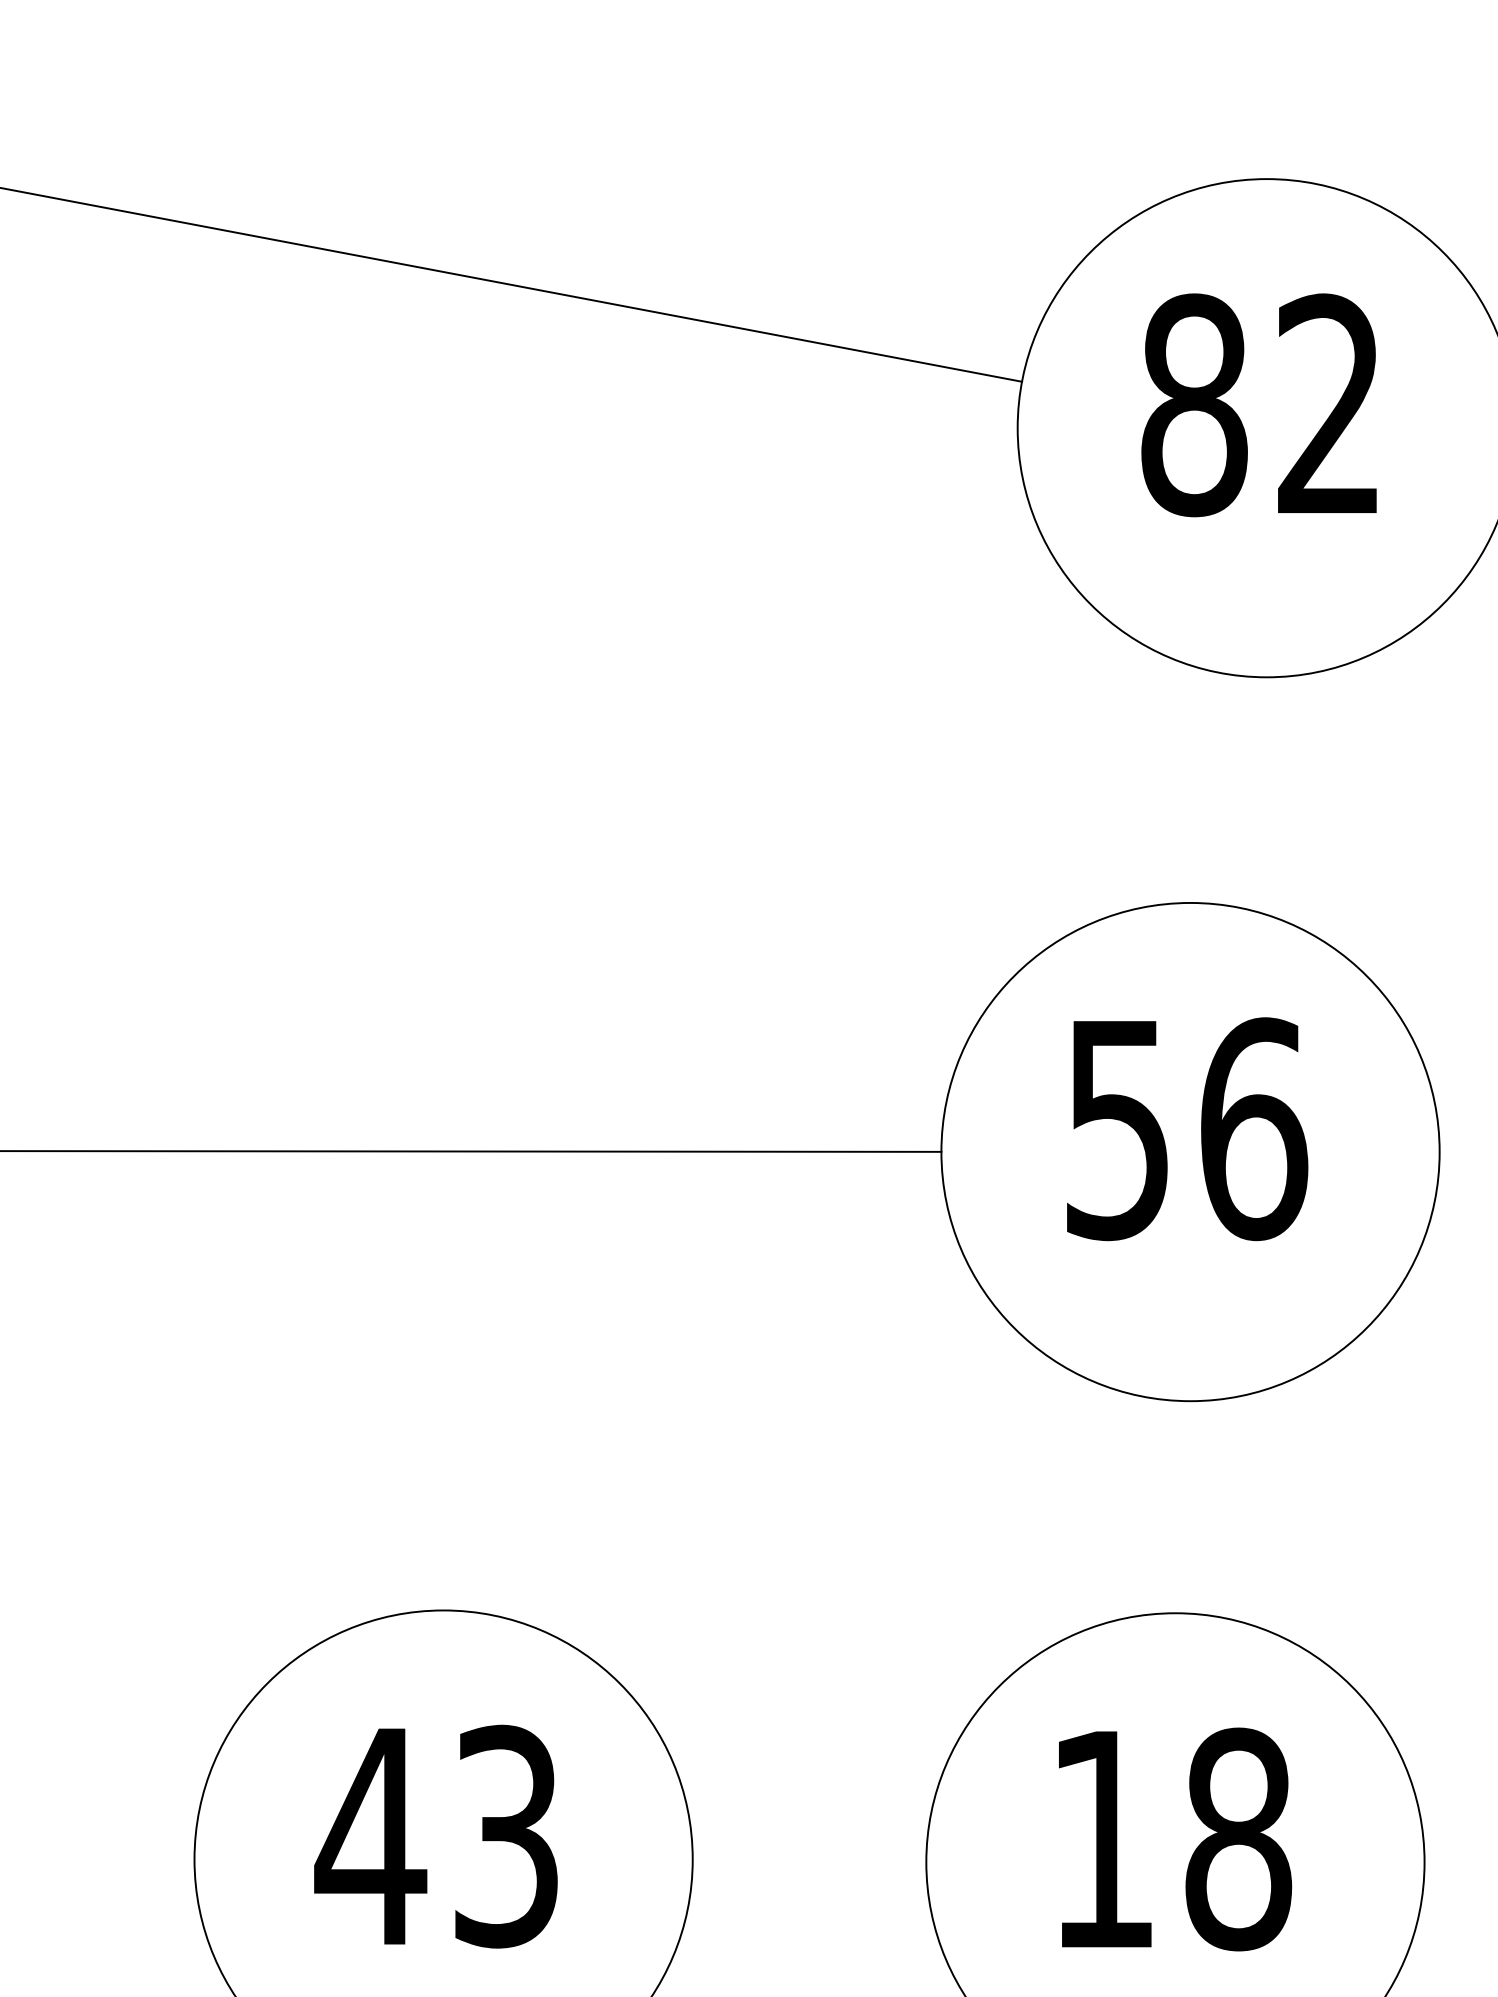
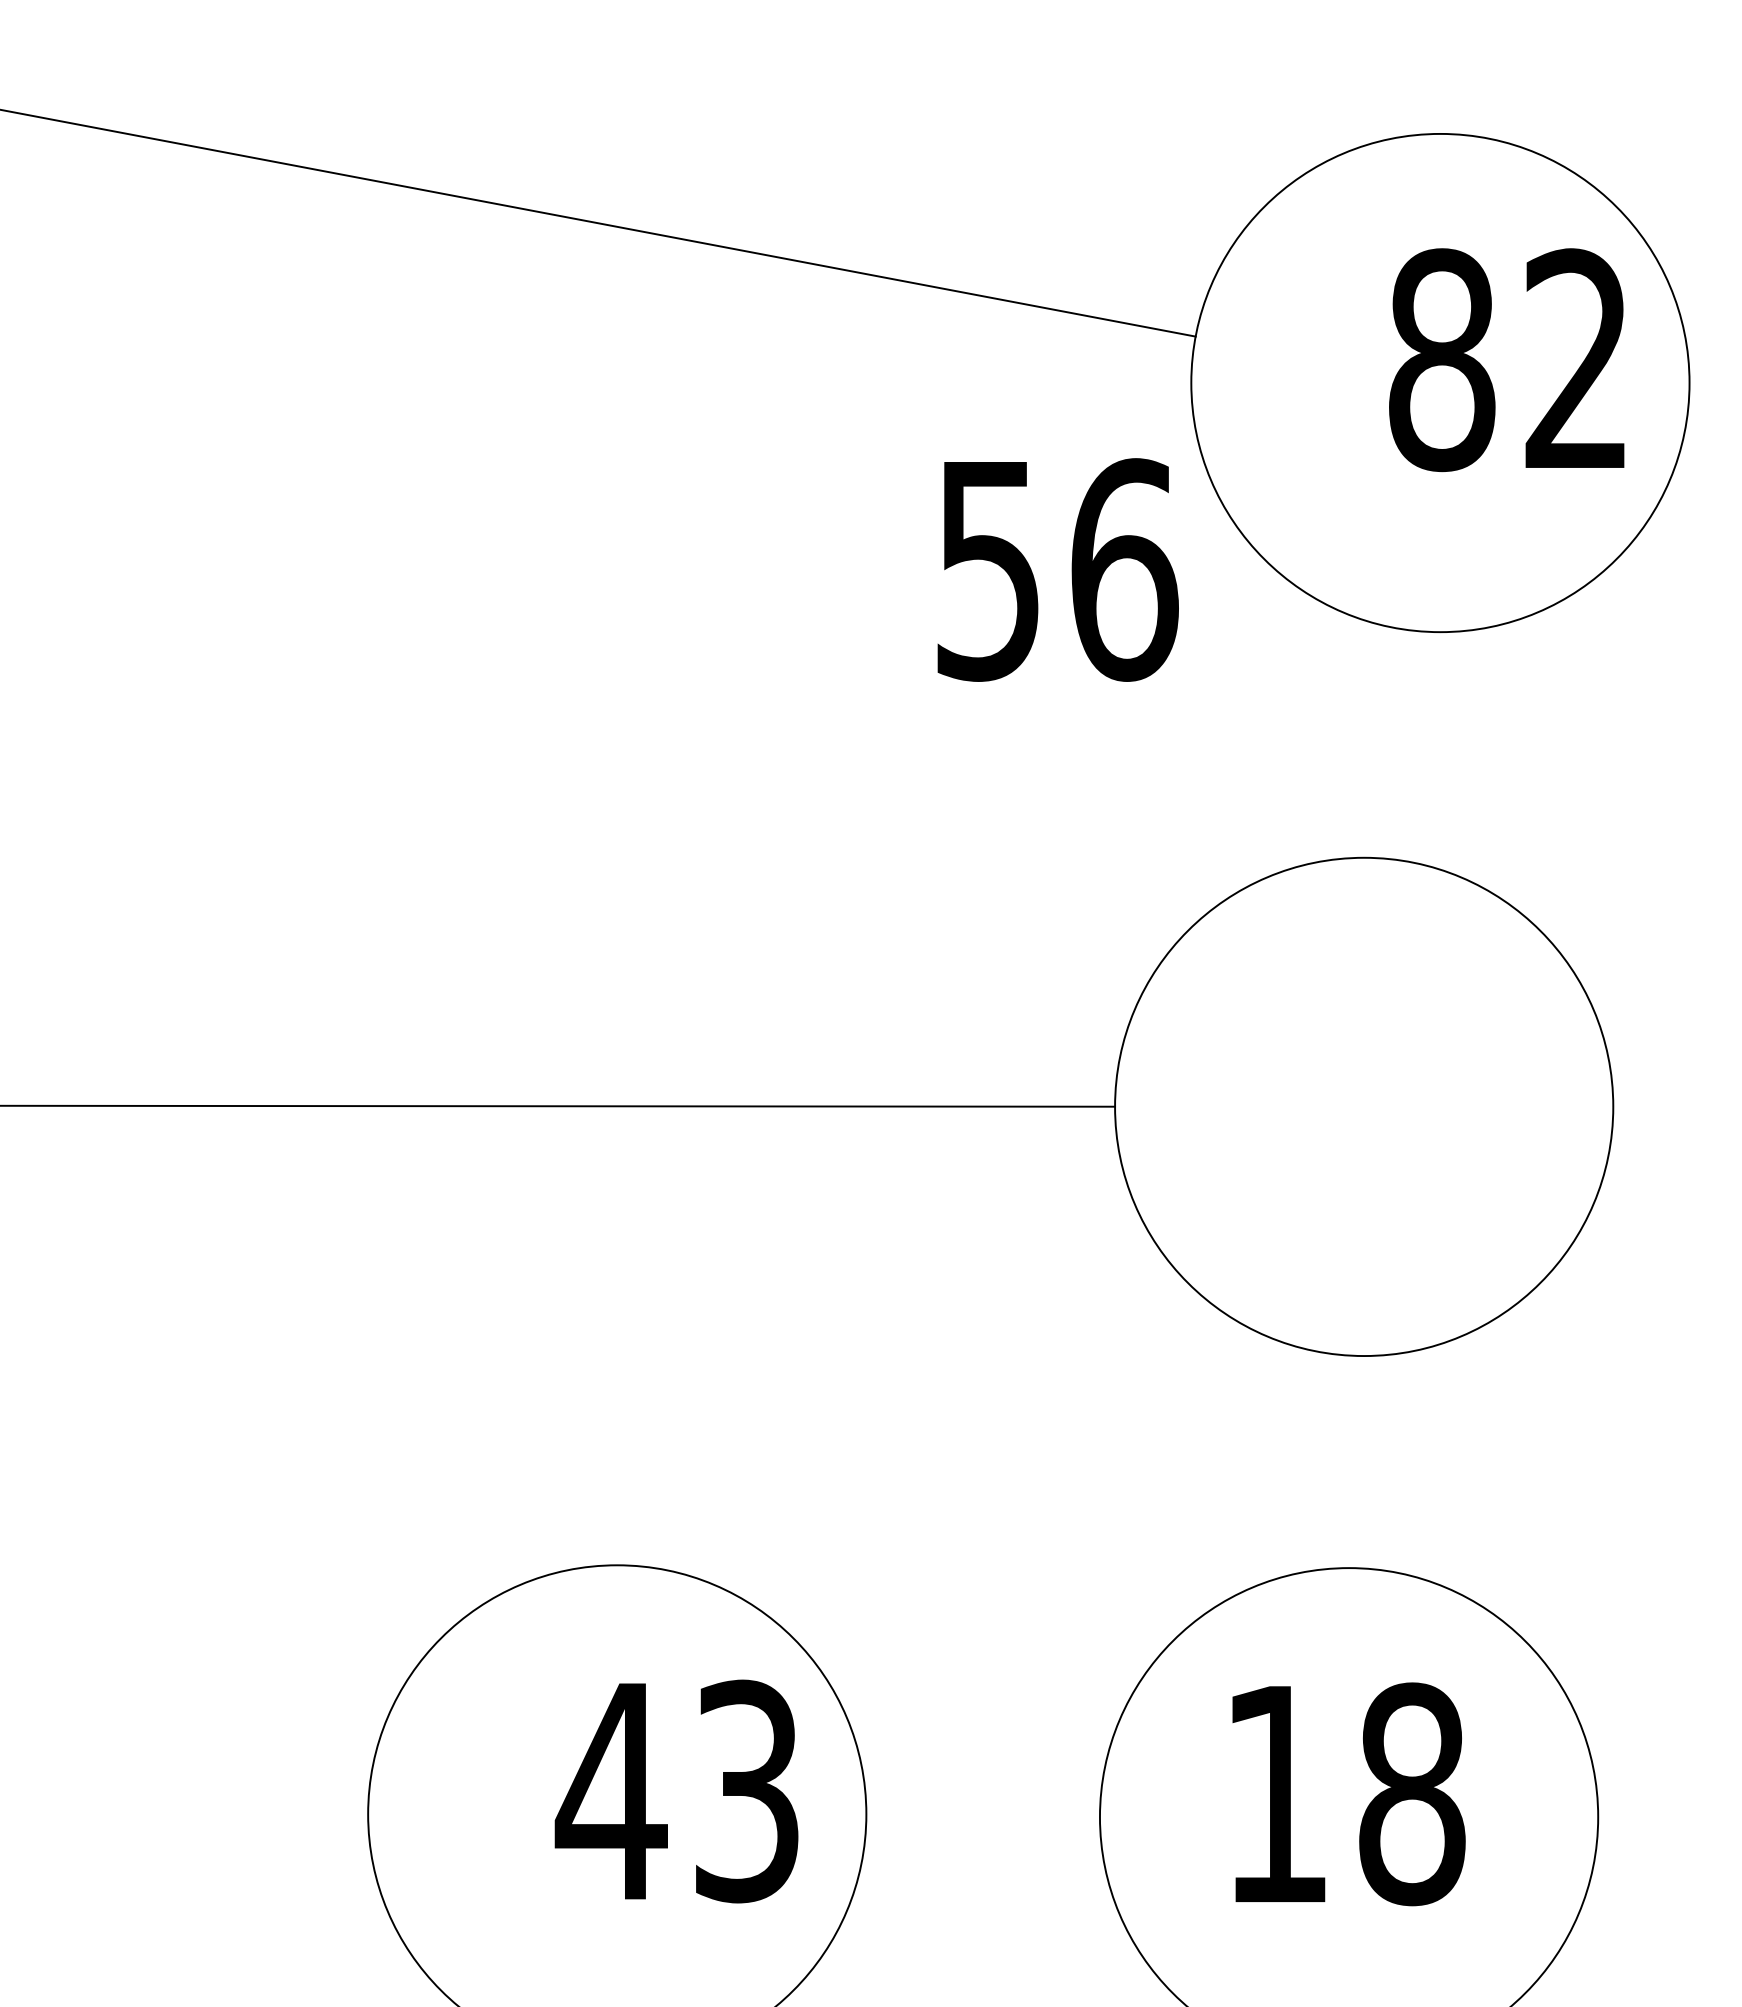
text: (1258, 405) -> (1506, 360), moved
text: (1186, 1128) -> (1057, 569), moved
text: (435, 1836) -> (676, 1791), moved

